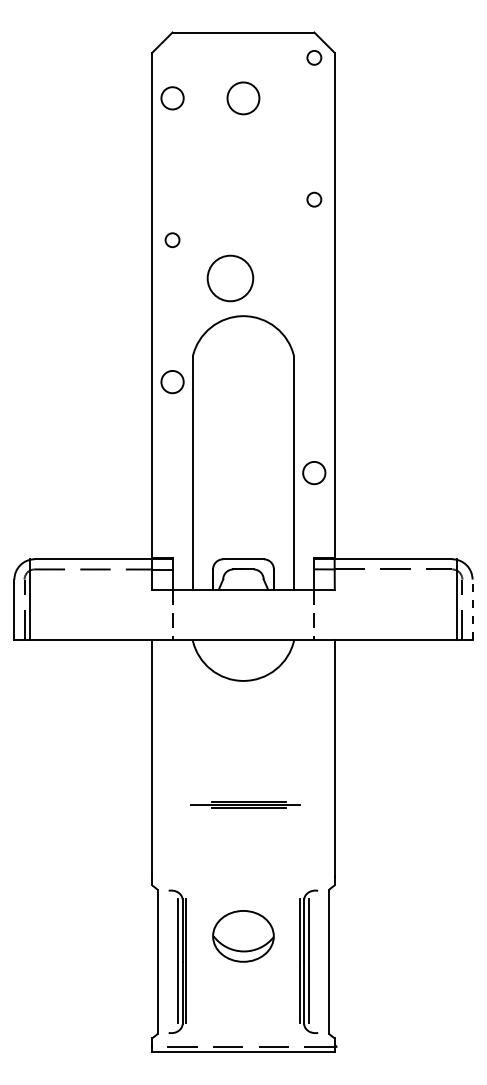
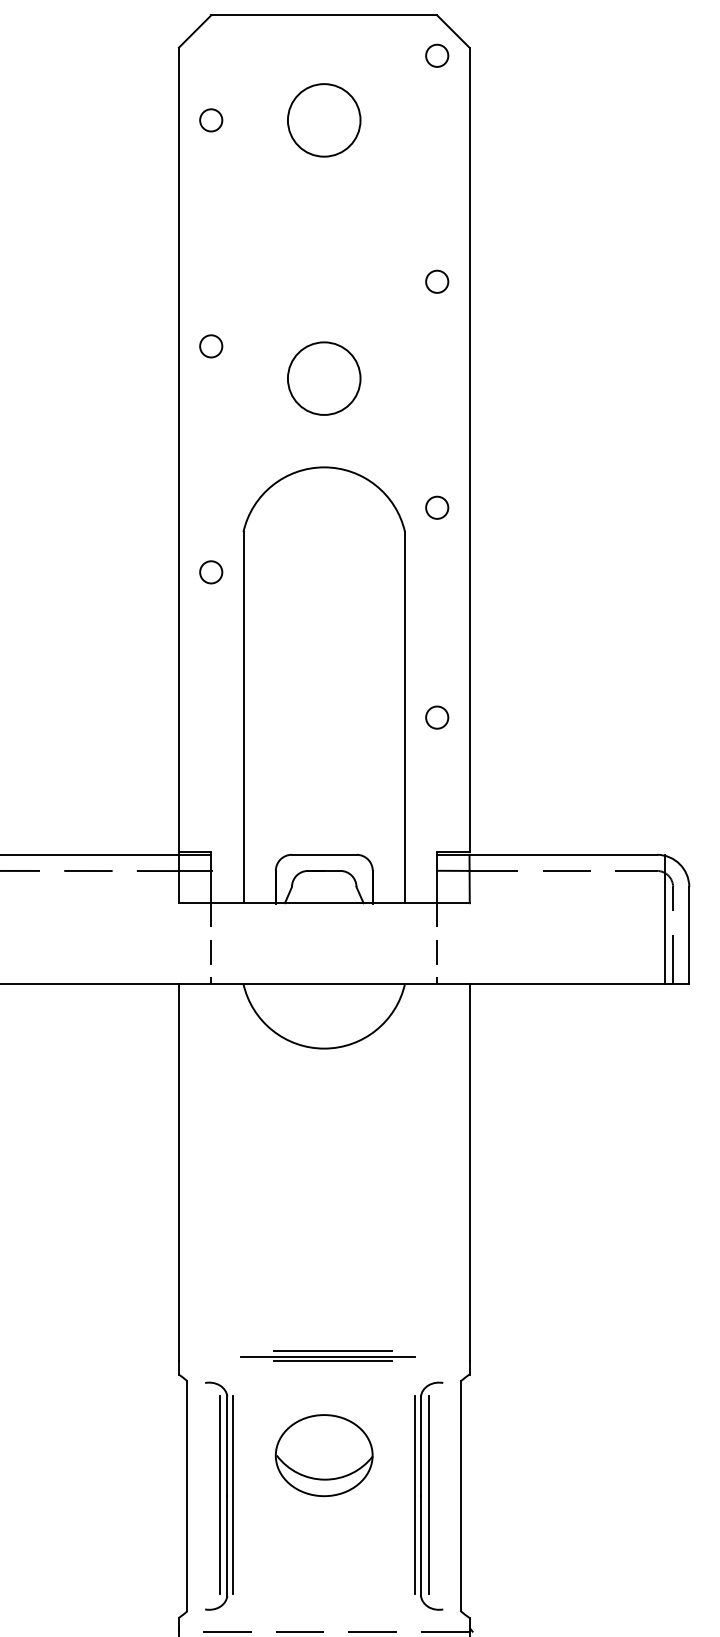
circle: (172, 98) -> (211, 120), size x0.62
circle: (243, 98) -> (324, 120), size x1.43
circle: (230, 278) -> (324, 378), moved
circle: (314, 341) -> (437, 507), added
circle: (172, 381) -> (211, 571), size x0.62
circle: (314, 473) -> (437, 718), size x0.62
line: (472, 609) -> (689, 934), dashed -> solid
part: (245, 804) -> (327, 1355), moved

